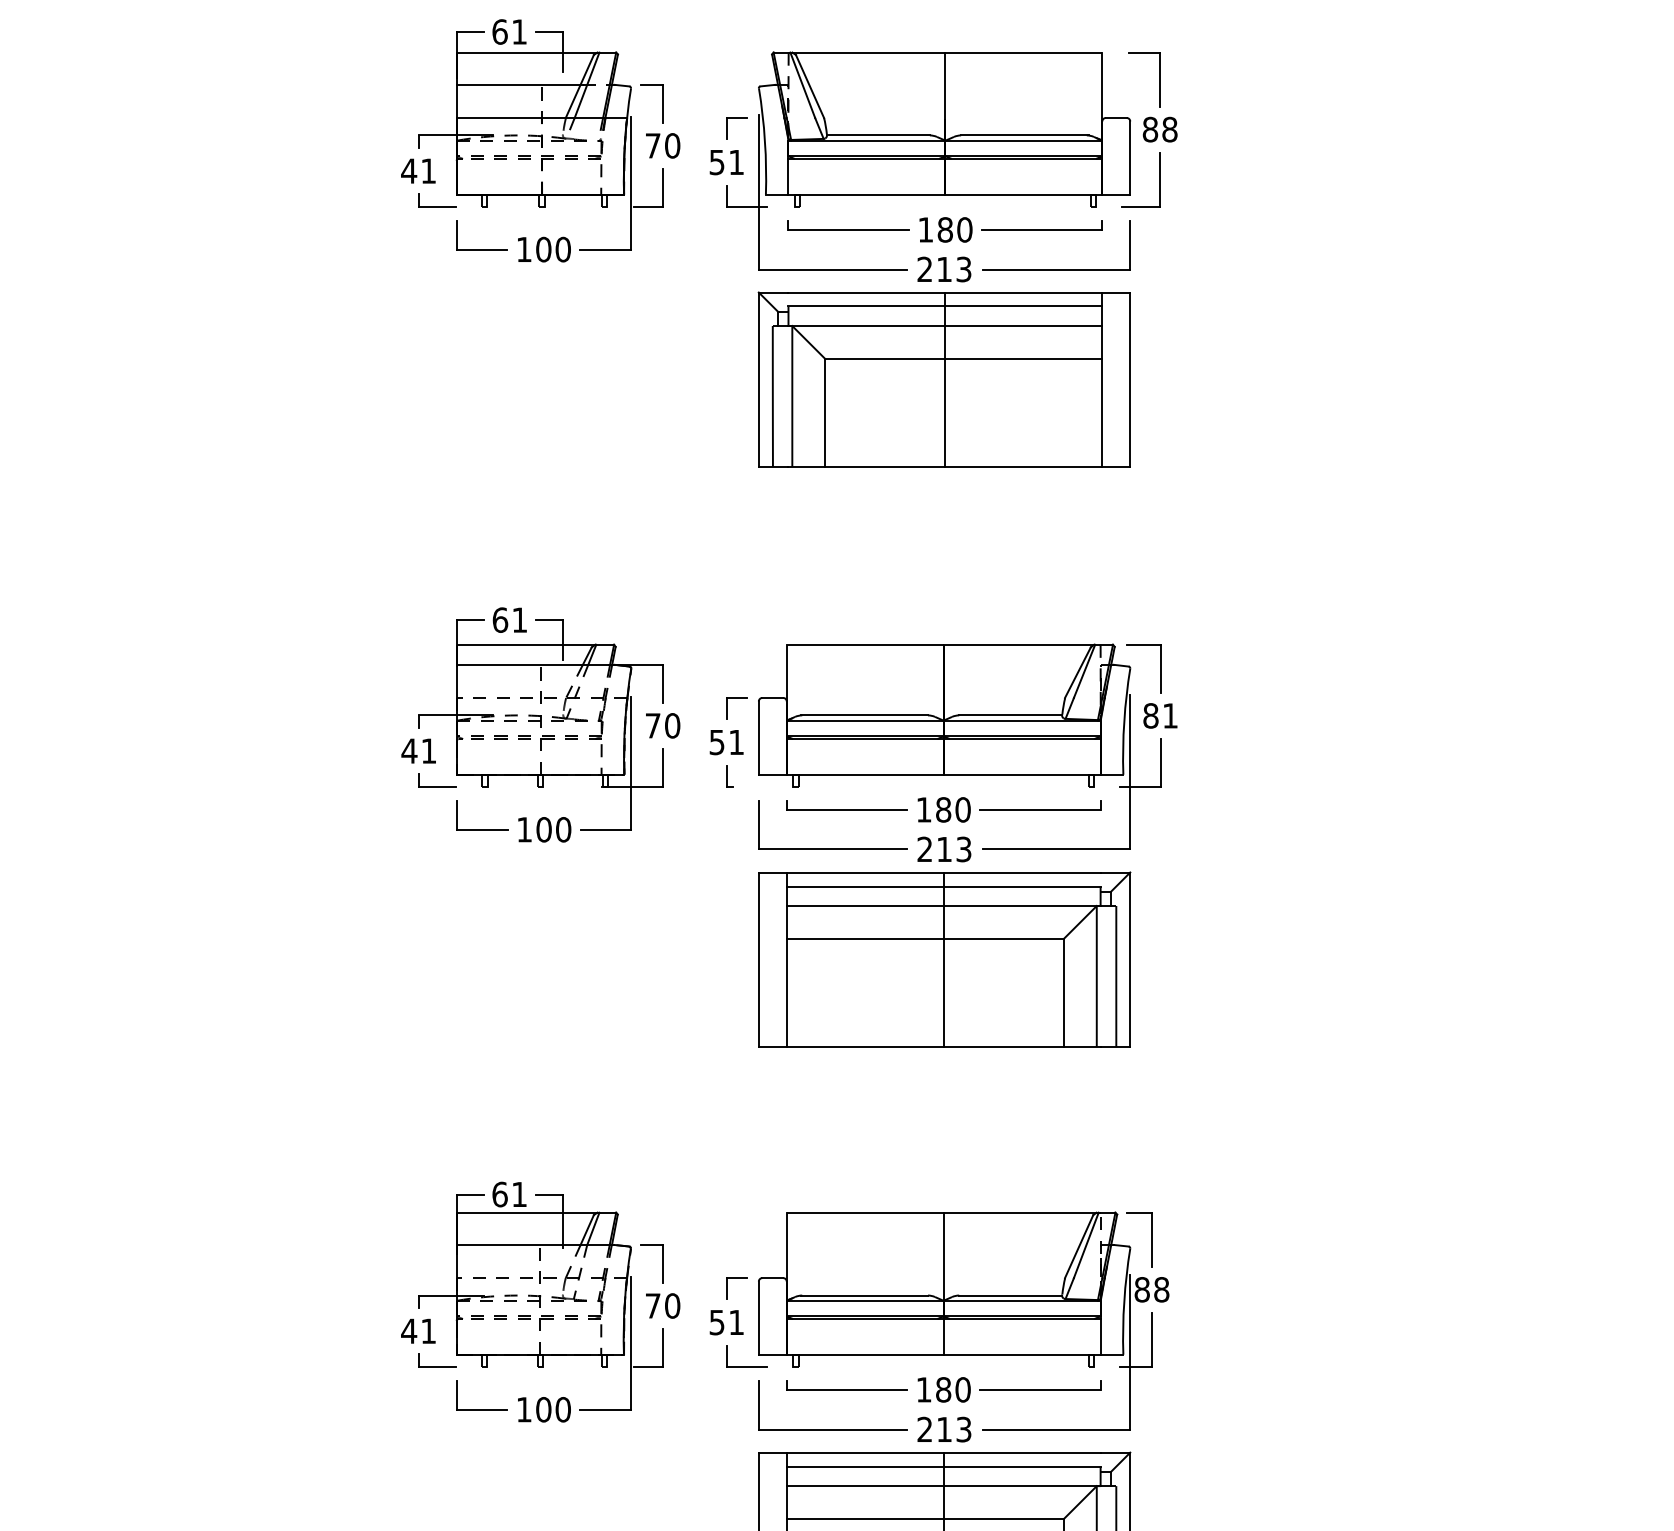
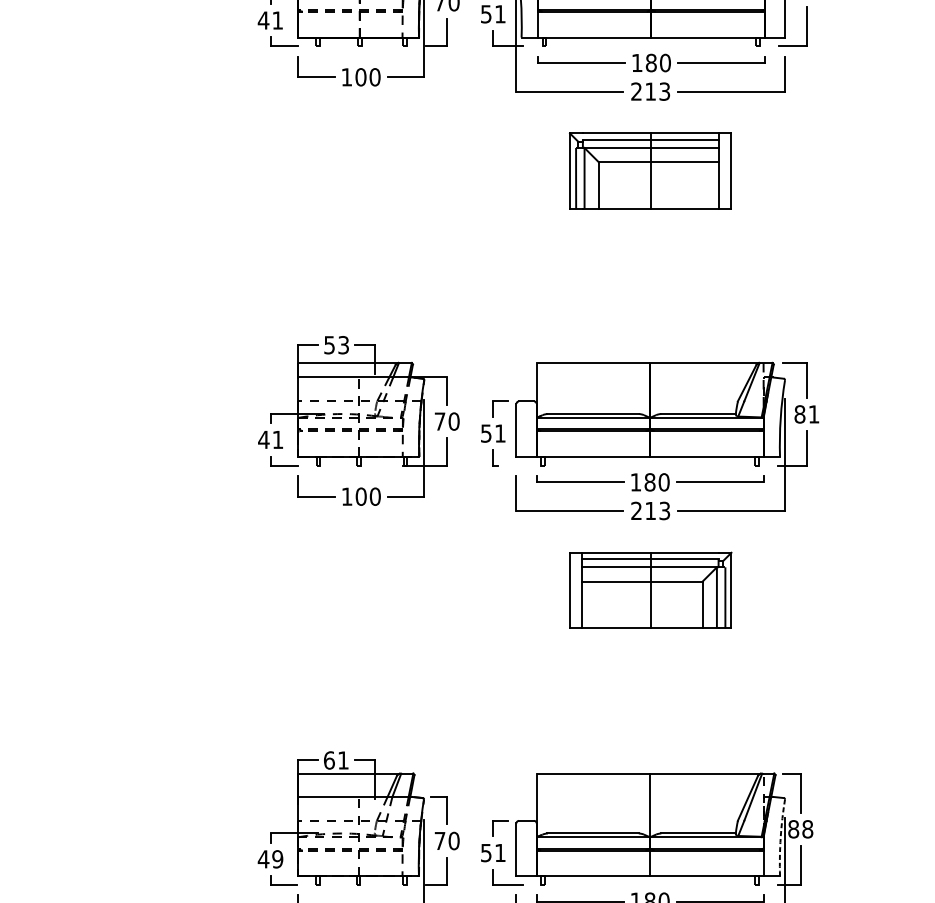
part: (943, 379) -> (649, 171), size x0.6
text: (509, 619) -> (336, 344), 61 -> 53
part: (944, 959) -> (650, 590), size x0.6
arc: (1124, 1301) -> (780, 837), solid -> dashed
text: (428, 1331) -> (277, 859), 41 -> 49

